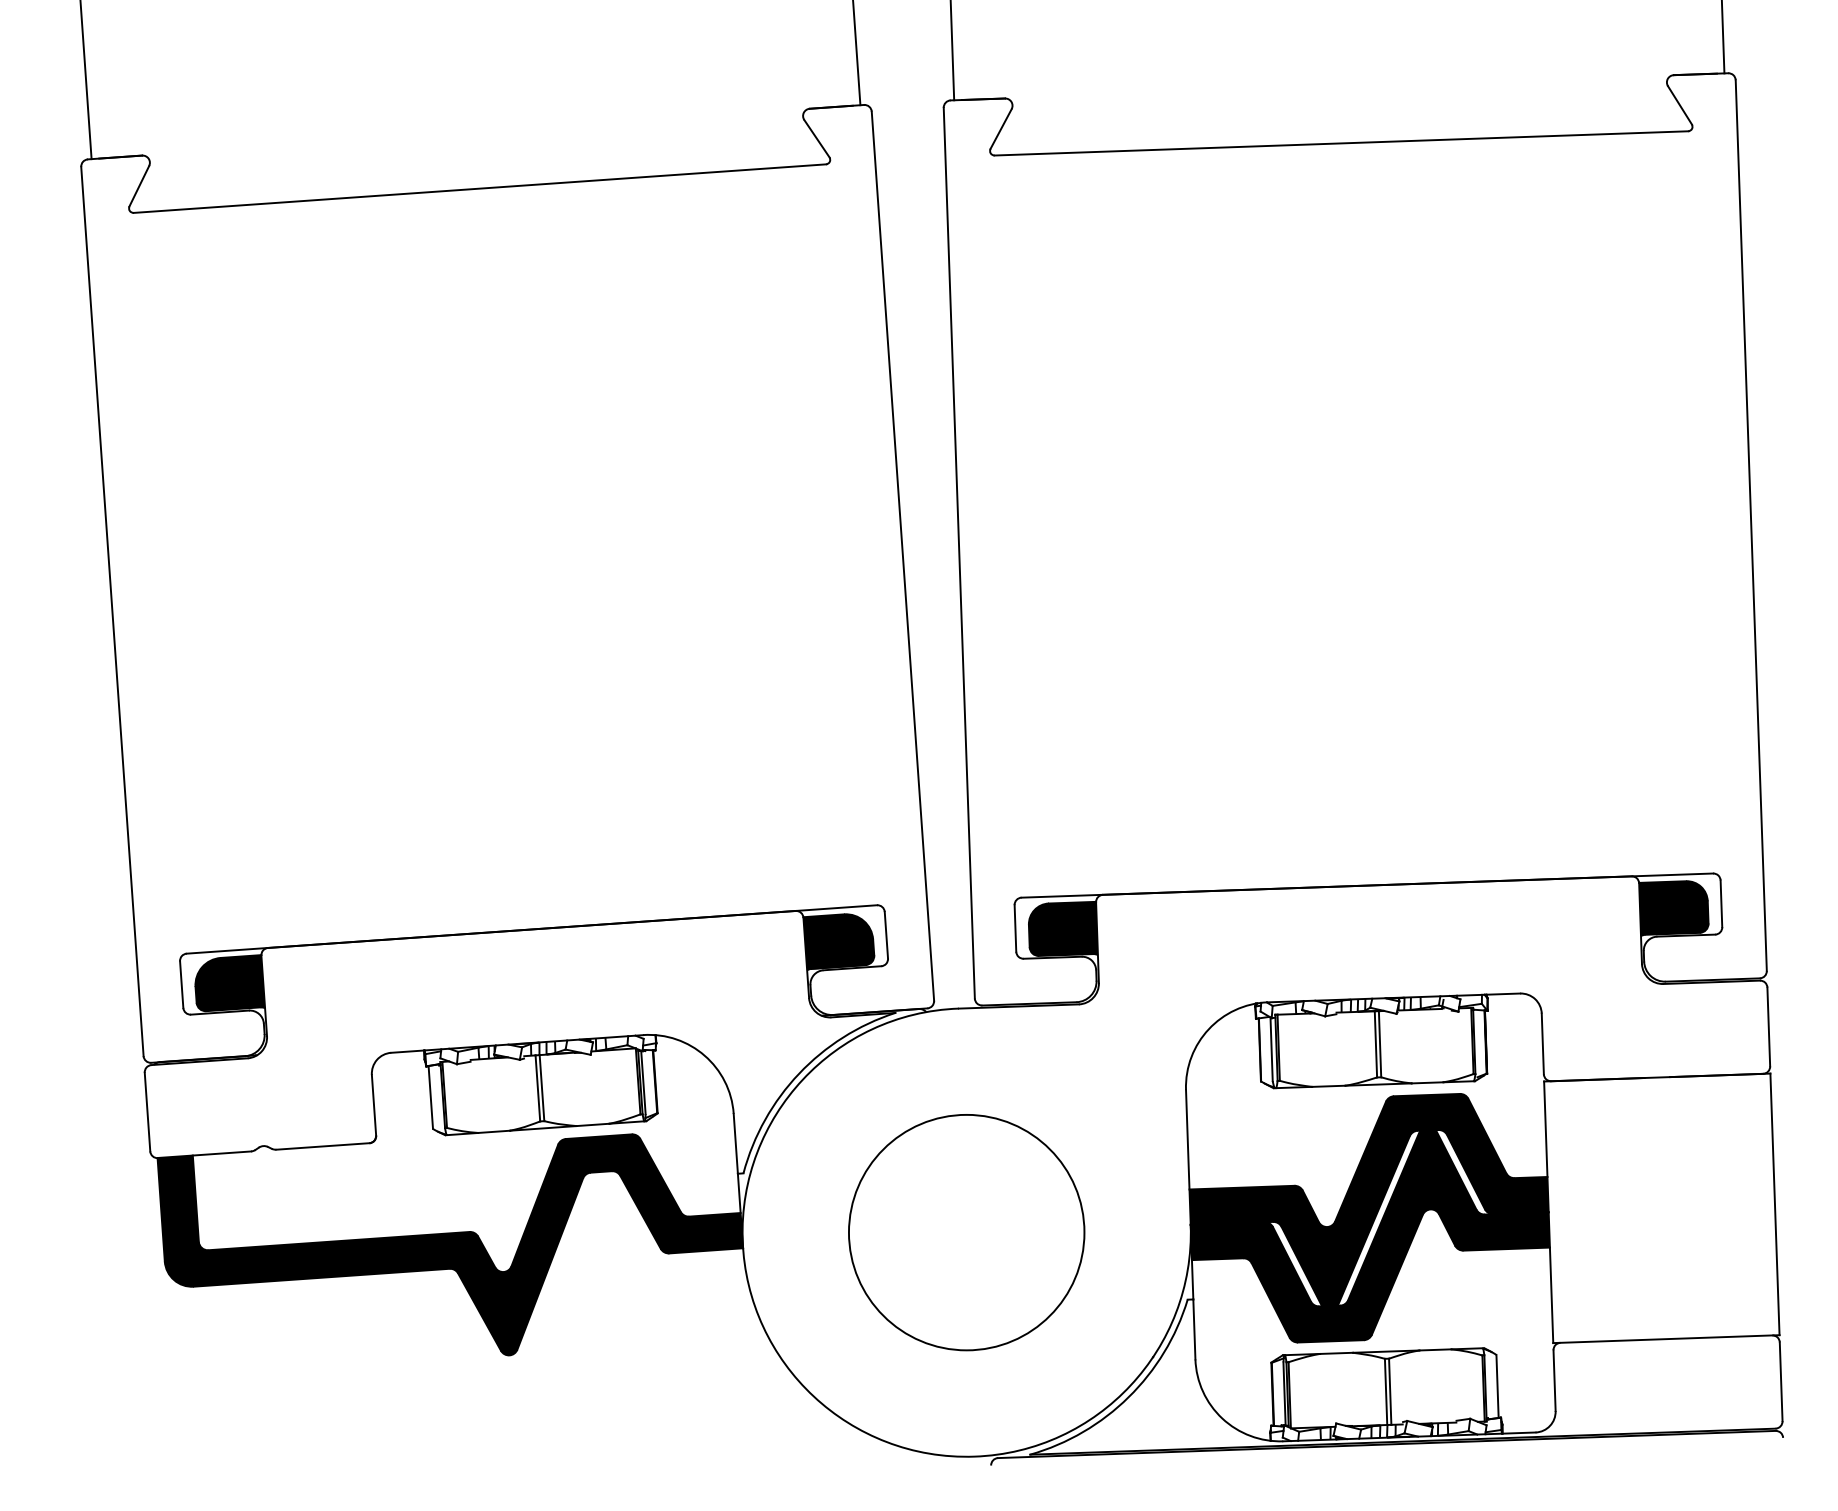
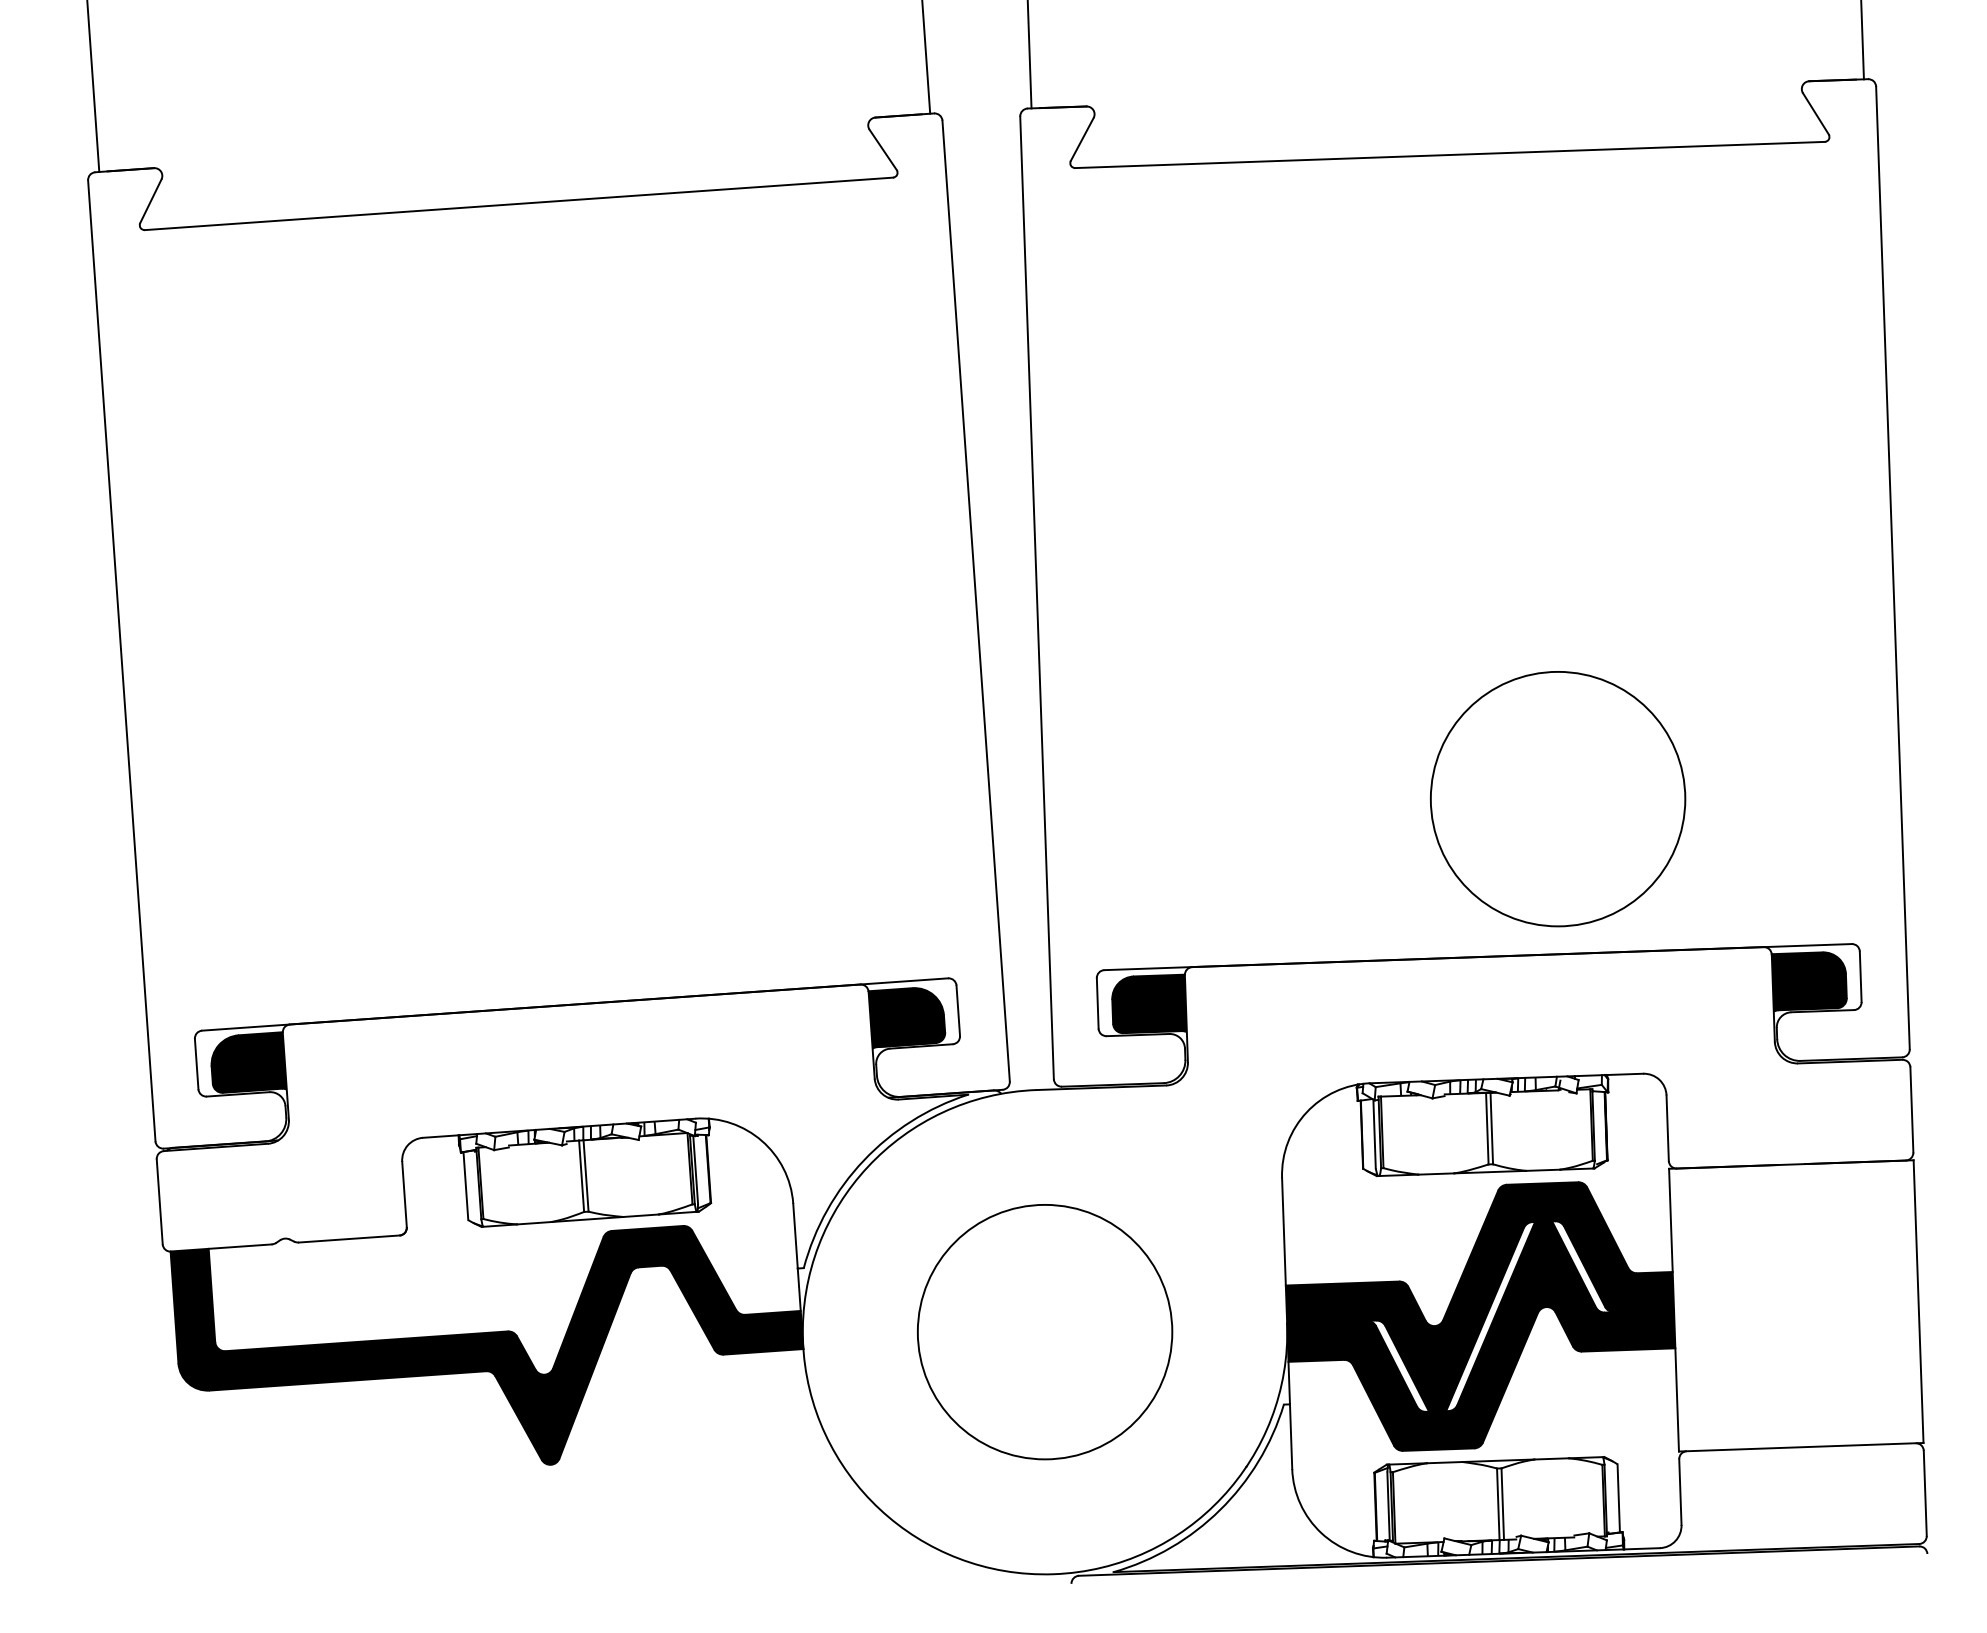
circle: (1440, 739) -> (1557, 799), added

